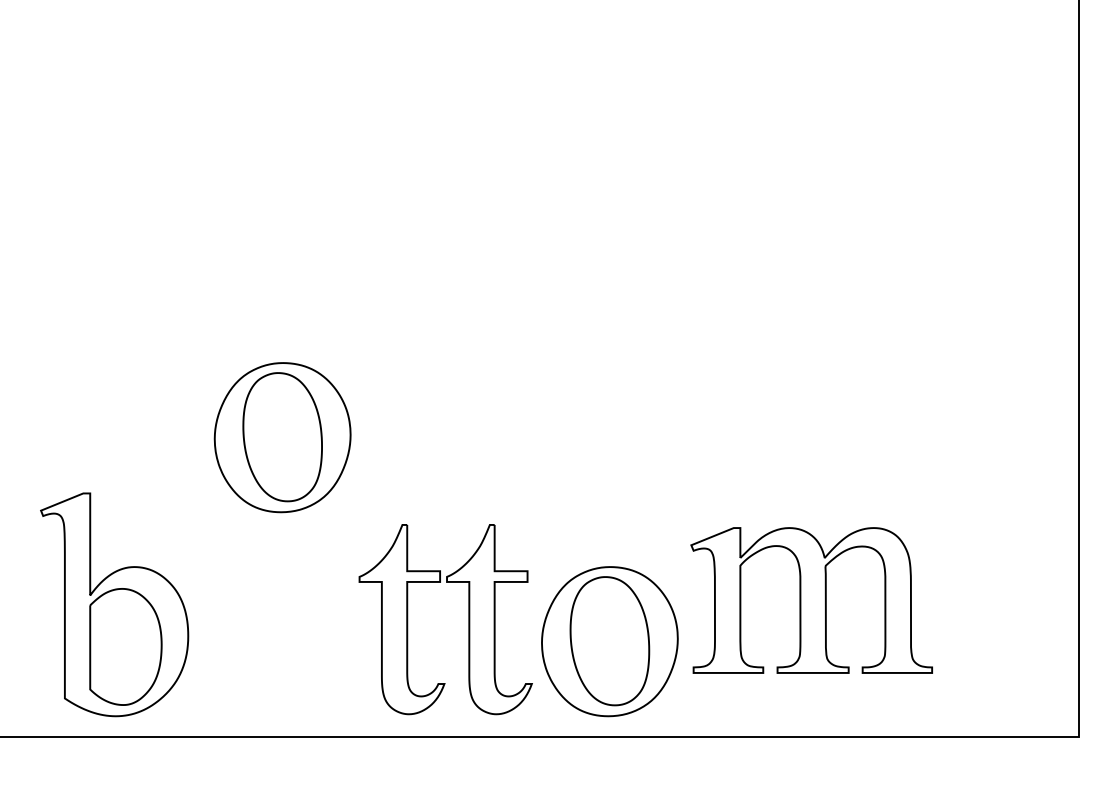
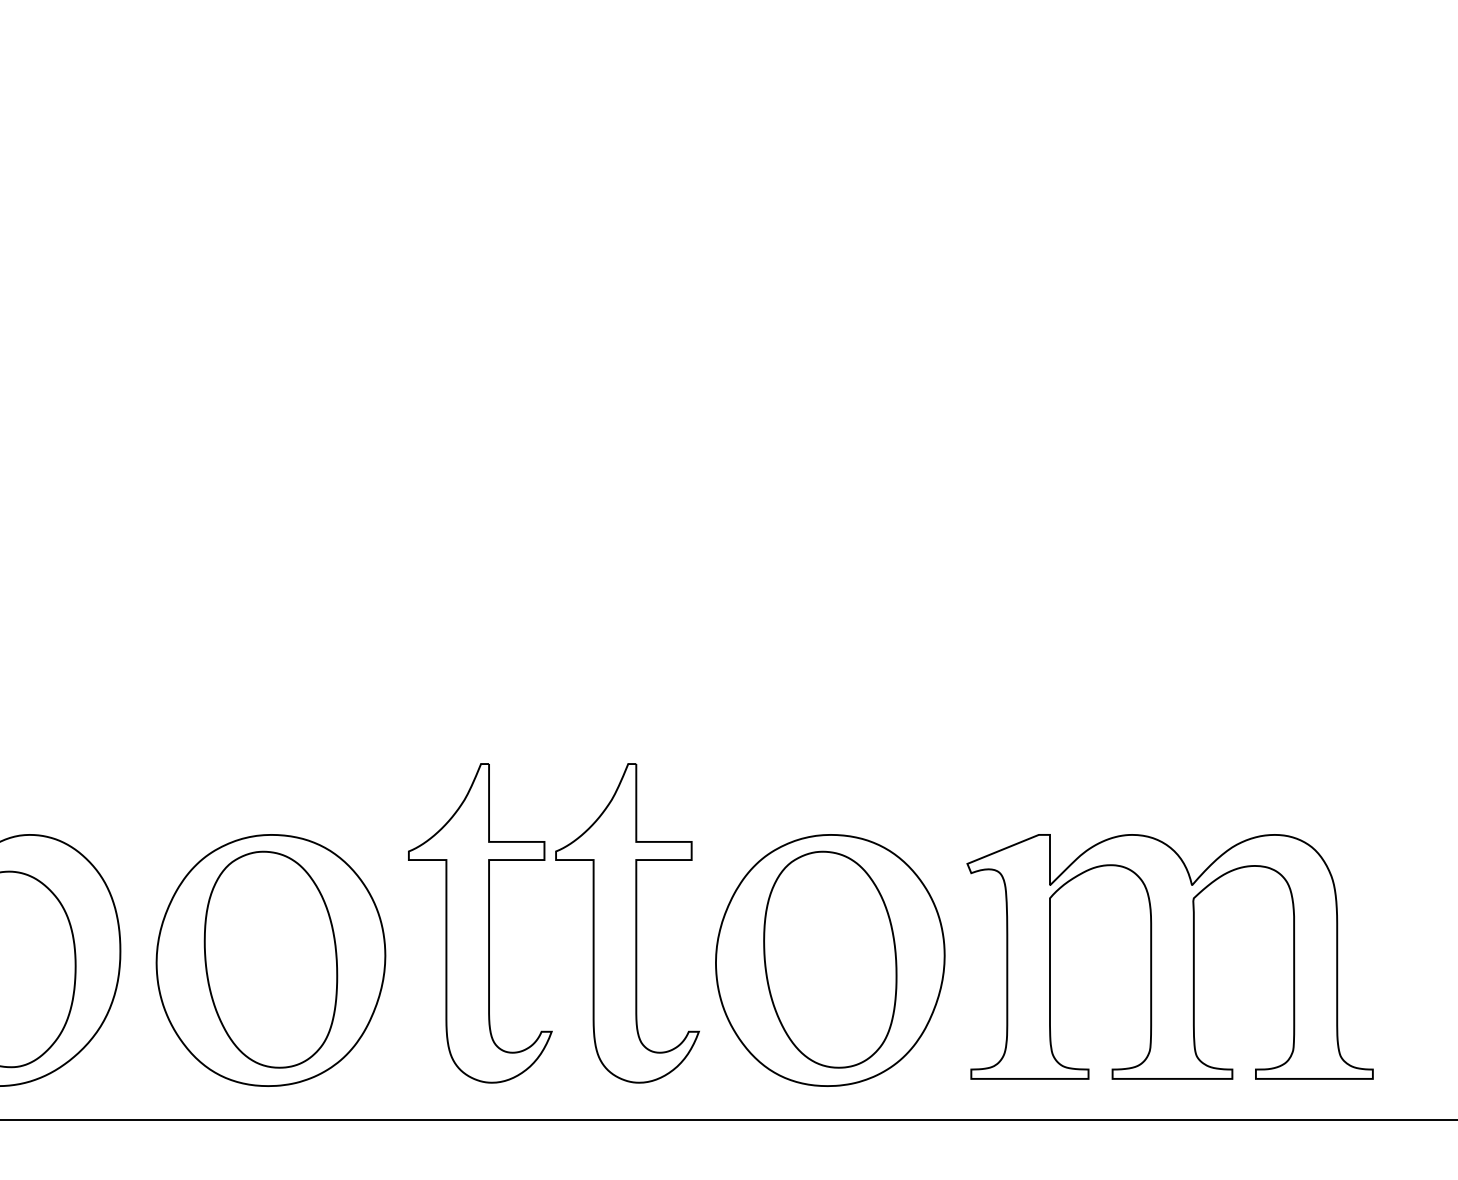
part: (282, 437) -> (270, 960), moved
part: (811, 600) -> (1169, 956), moved

